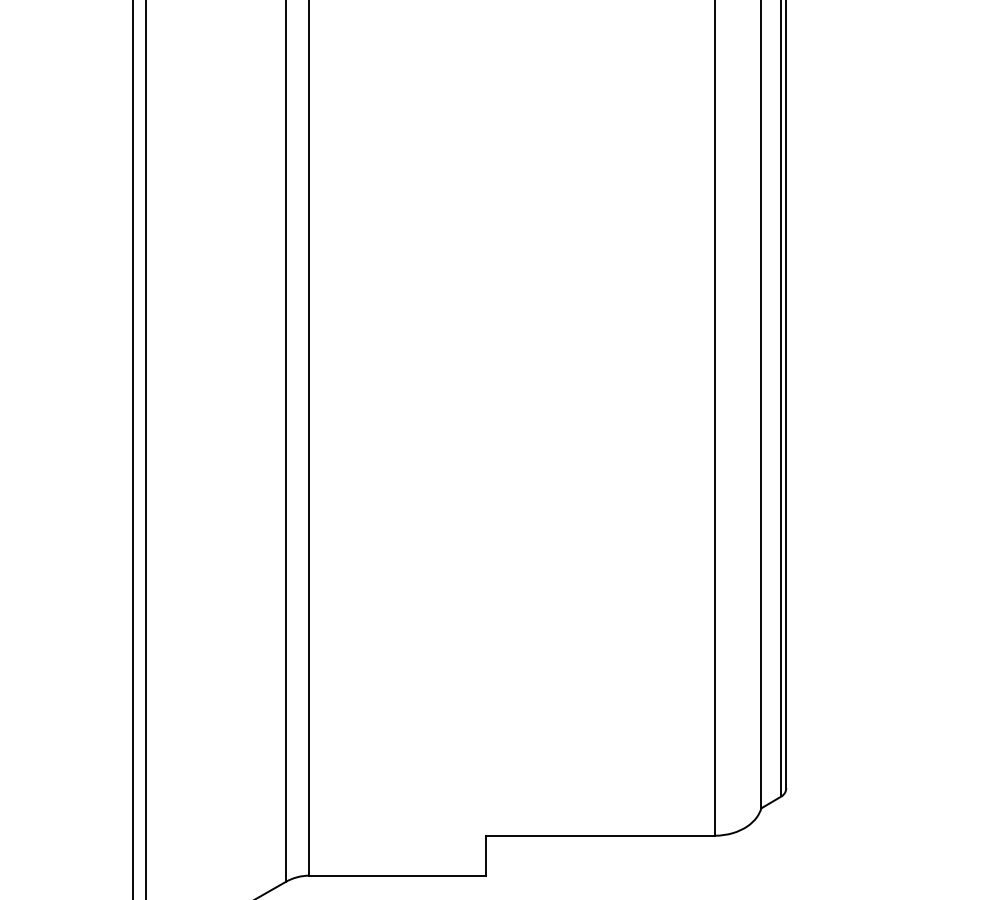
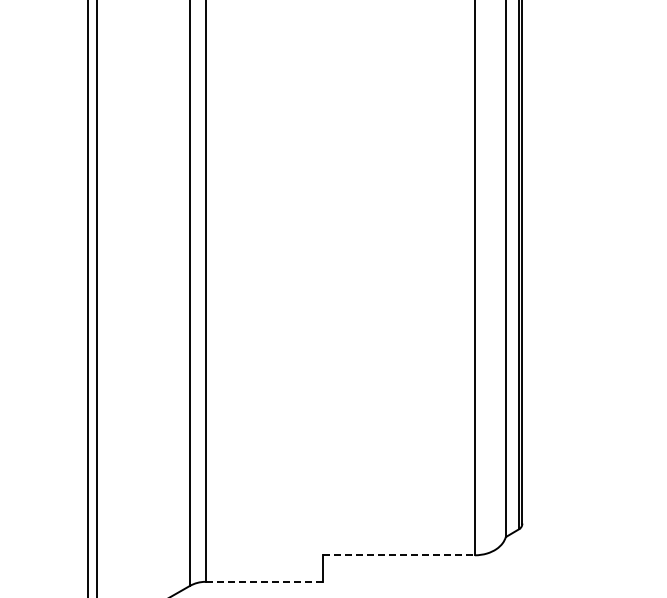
line: (601, 836) -> (399, 555), solid -> dashed
line: (398, 875) -> (264, 581), solid -> dashed

